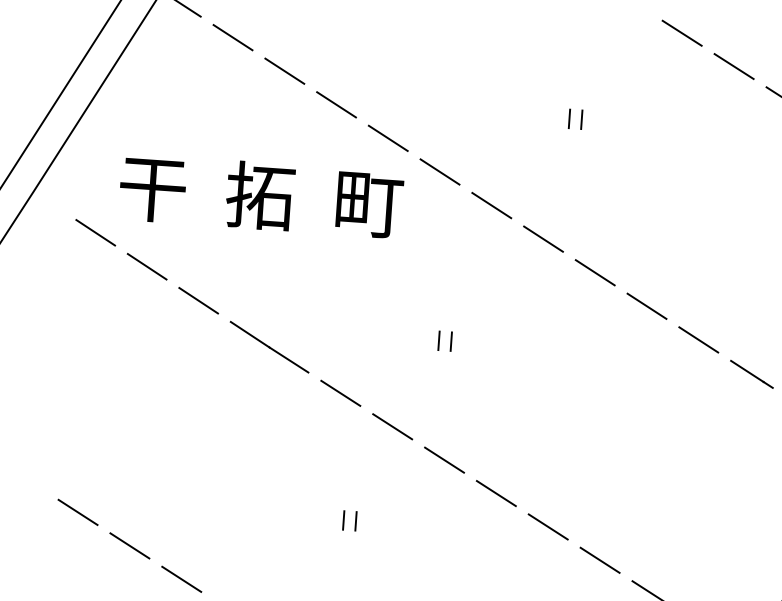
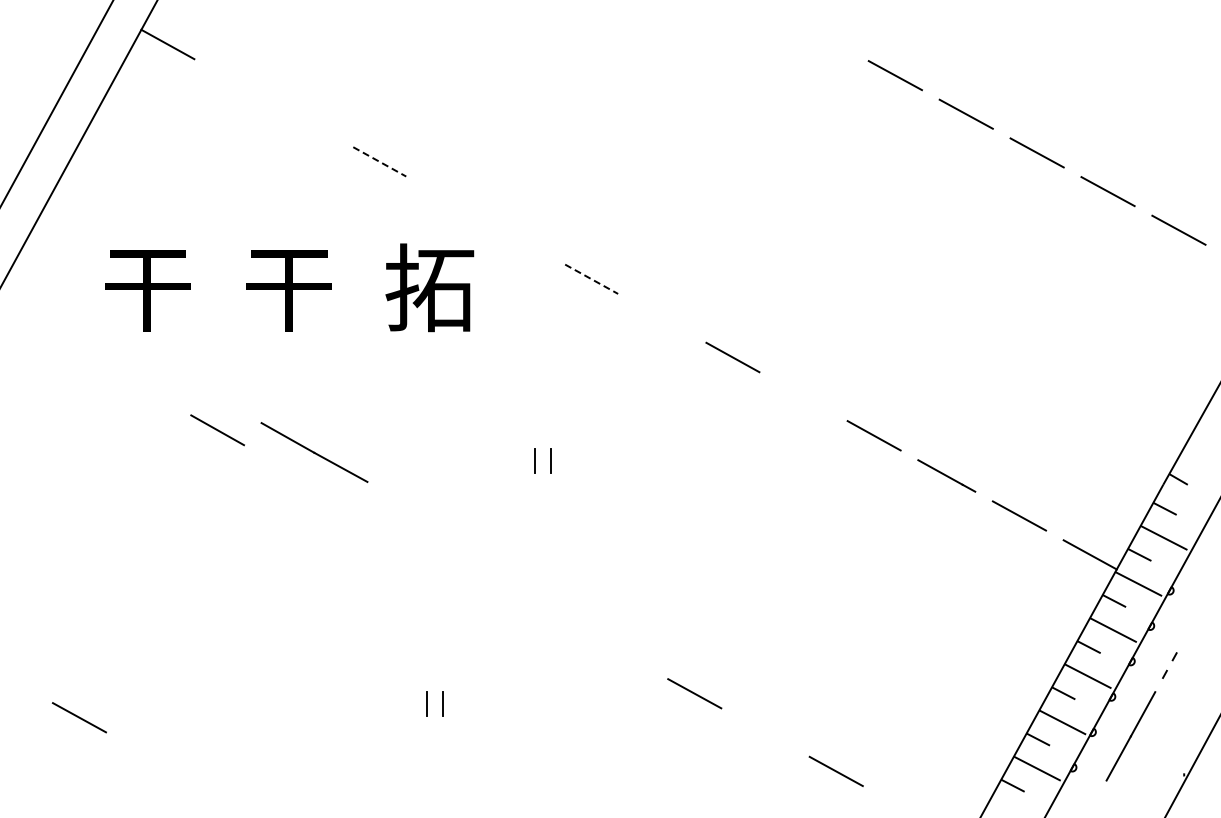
line: (682, 32) -> (824, 36), removed
line: (233, 37) -> (238, 83), removed
line: (284, 71) -> (308, 122), removed
line: (337, 105) -> (380, 162), solid -> dashed
line: (569, 118) -> (685, 158), removed
line: (581, 119) -> (701, 158), removed
line: (387, 137) -> (449, 200), removed
line: (439, 171) -> (520, 239), removed
text: (260, 195) -> (288, 287), 拓 -> 干
text: (368, 203) -> (430, 287), 町 -> 拓
line: (492, 205) -> (592, 279), solid -> dashed
line: (95, 232) -> (76, 350), removed
line: (542, 239) -> (661, 318), removed
line: (146, 266) -> (146, 390), removed
line: (646, 306) -> (803, 396), removed
line: (269, 347) -> (314, 452), moved
line: (340, 392) -> (411, 537), removed
line: (391, 426) -> (481, 576), removed
line: (444, 459) -> (552, 615), removed
line: (496, 493) -> (623, 654), removed
line: (129, 545) -> (149, 756), removed
line: (600, 560) -> (765, 732), removed
line: (181, 579) -> (220, 795), removed

